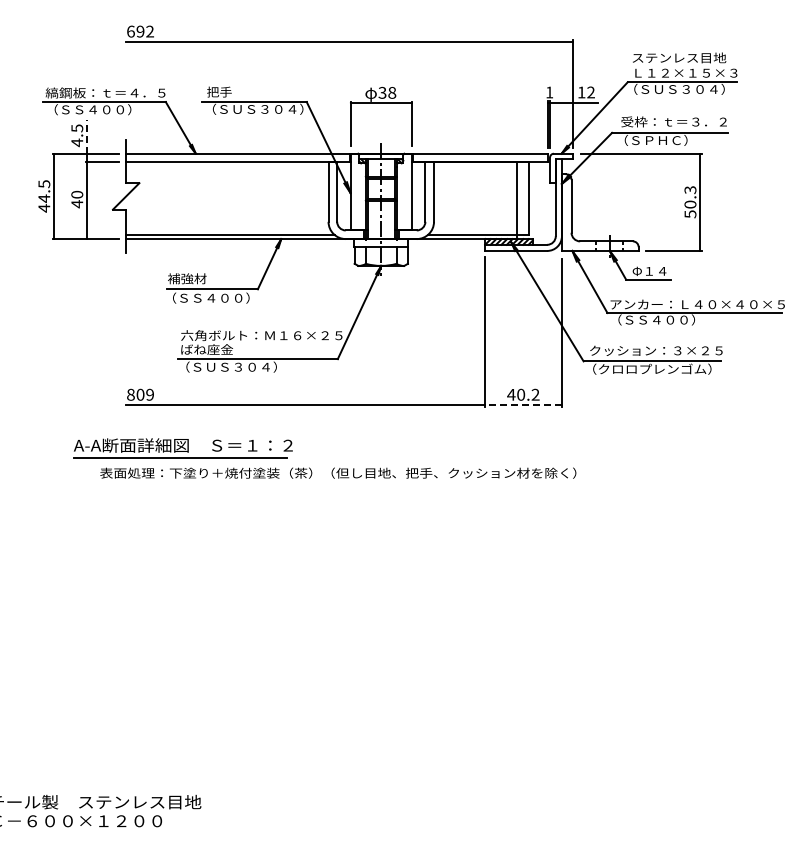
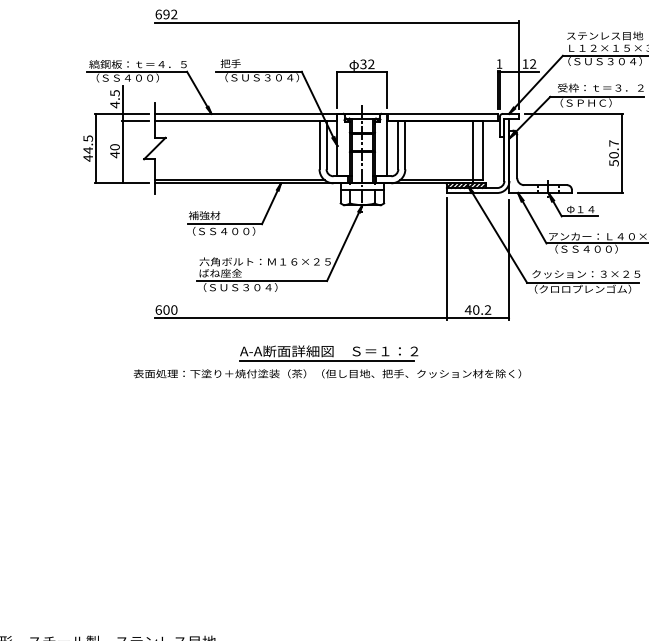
text: (392, 92) -> (371, 64), 38 -> 32
line: (87, 136) -> (123, 99), dashed -> solid
text: (690, 190) -> (614, 143), 50.3 -> 50.7
text: (140, 394) -> (166, 309), 809 -> 600
line: (523, 405) -> (478, 318), dashed -> solid
part: (182, 448) -> (328, 353), moved

